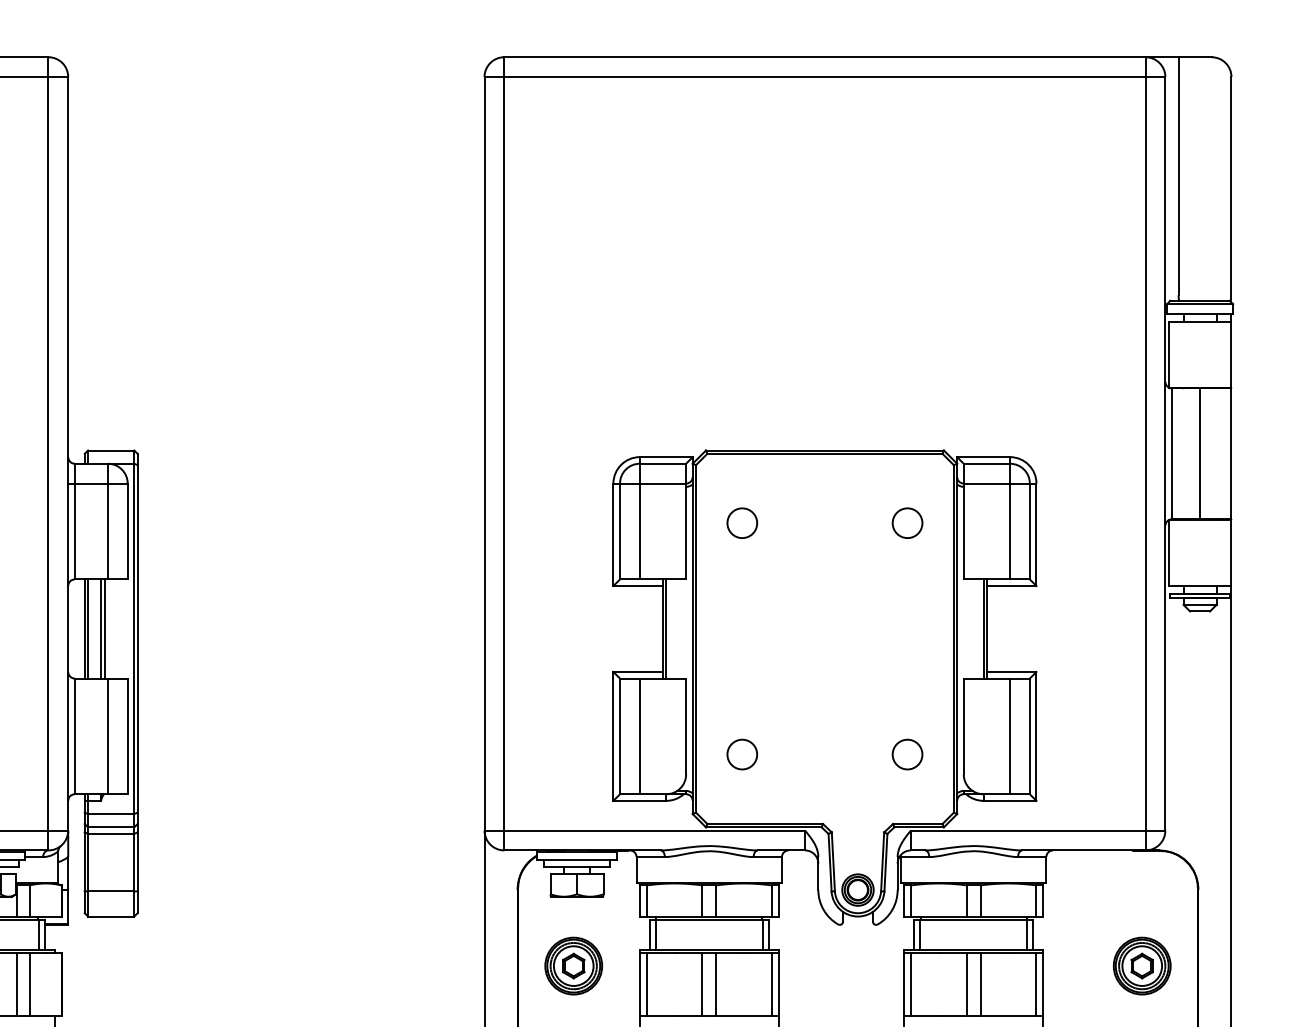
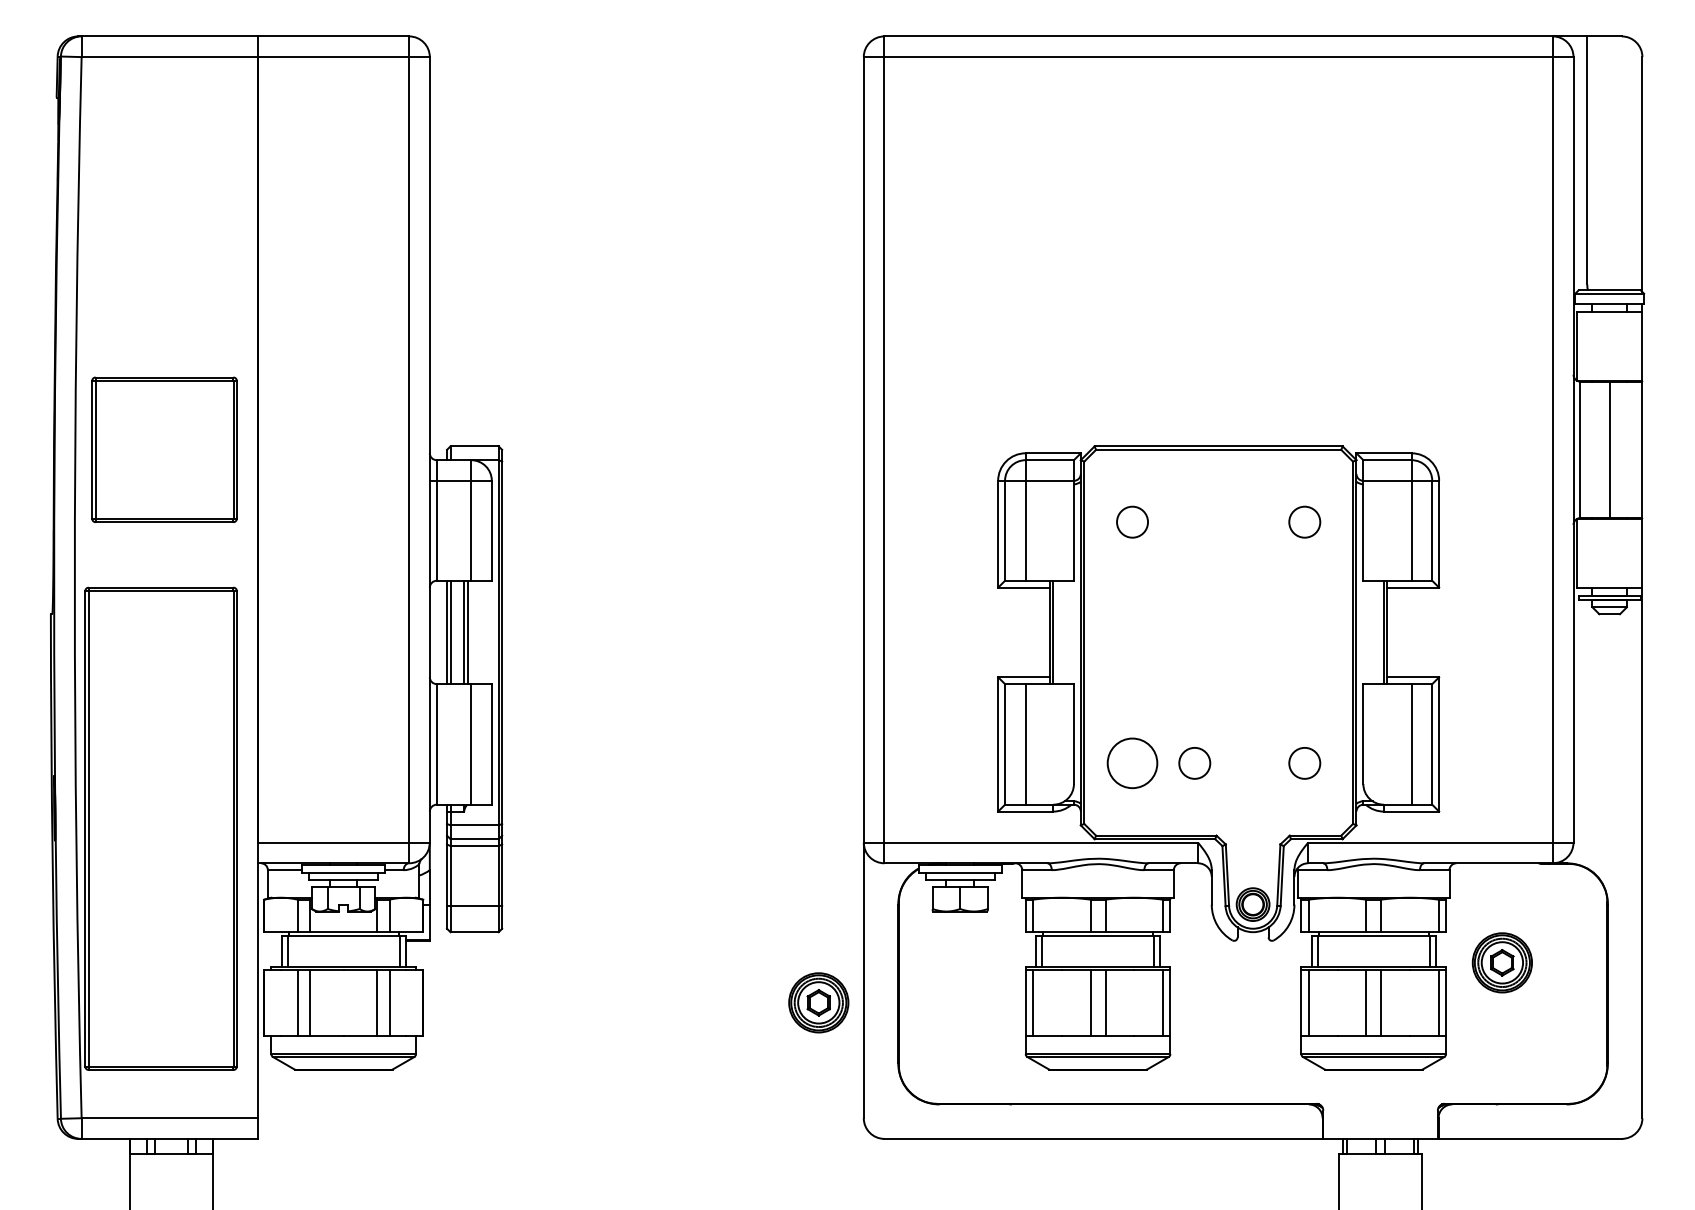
circle: (742, 753) -> (1132, 762), size x1.6
circle: (801, 754) -> (1194, 763), added
part: (573, 965) -> (818, 1002), moved
part: (1141, 965) -> (1501, 962), moved

